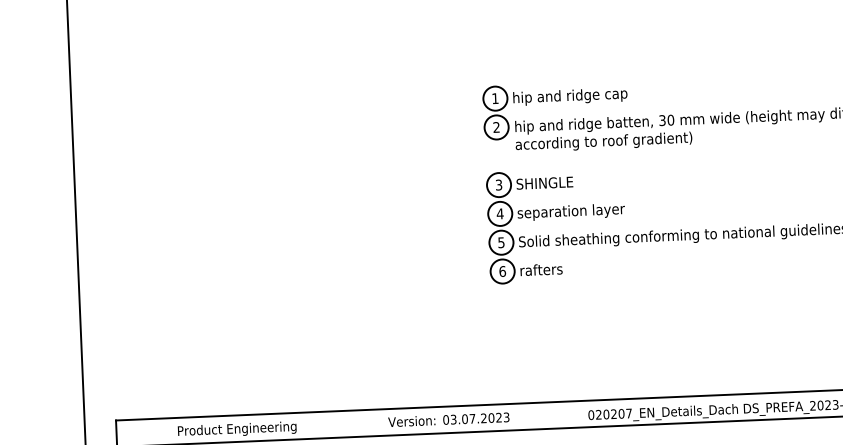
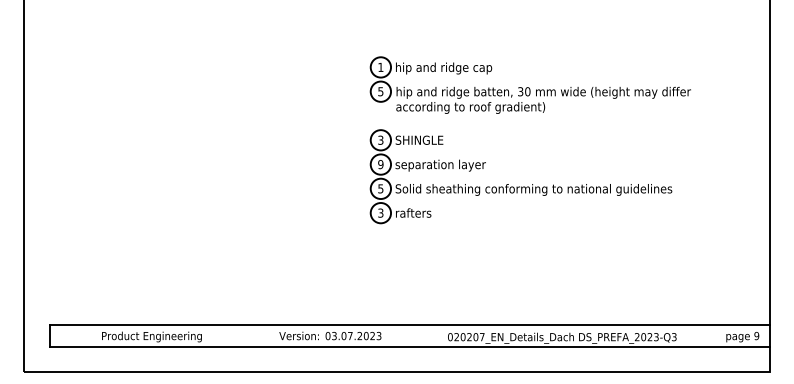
text: (496, 127) -> (380, 91), 2 -> 5
text: (499, 213) -> (380, 164), 4 -> 9
text: (502, 270) -> (380, 212), 6 -> 3

